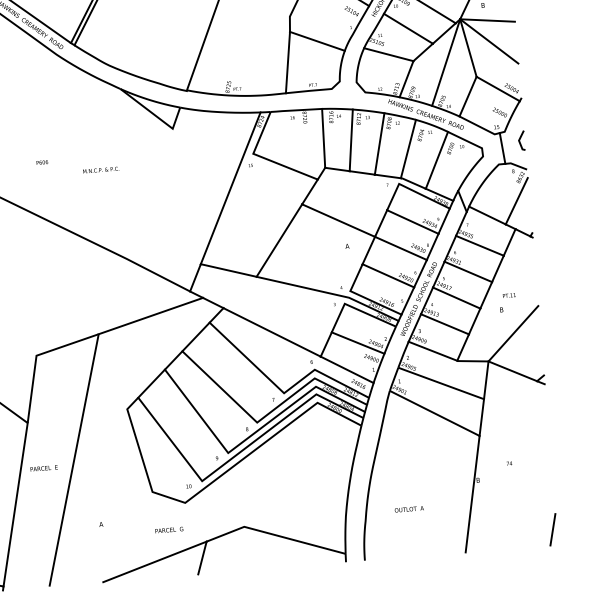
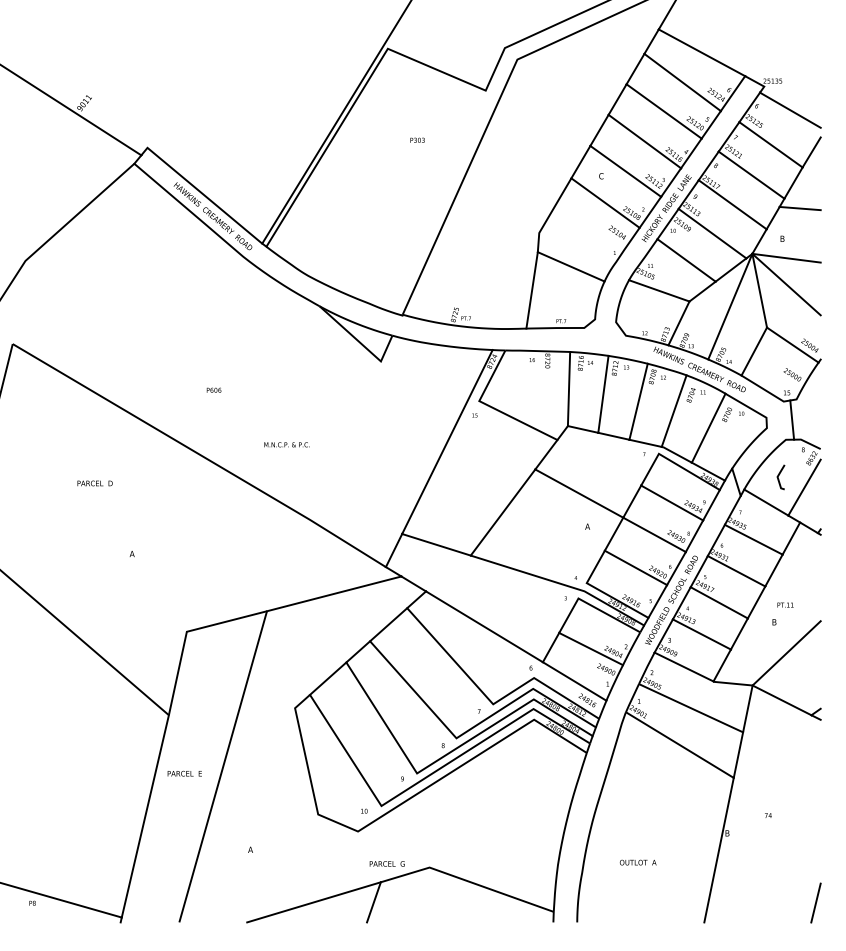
line: (519, 140) -> (778, 477), moved
text: (100, 169) -> (286, 444), moved
text: (168, 529) -> (386, 863), moved

